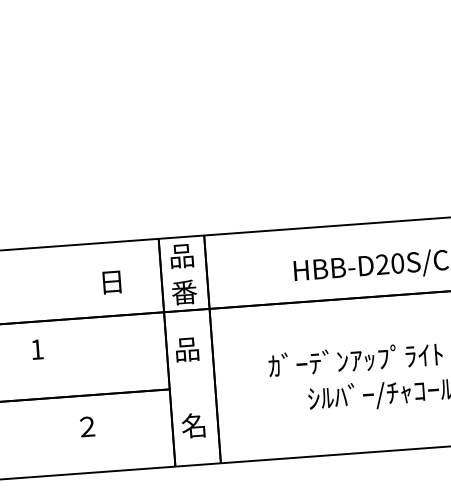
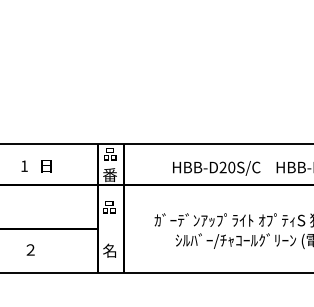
text: (112, 282) -> (46, 166), moved
text: (37, 348) -> (24, 165), moved
text: (87, 426) -> (30, 249), moved

